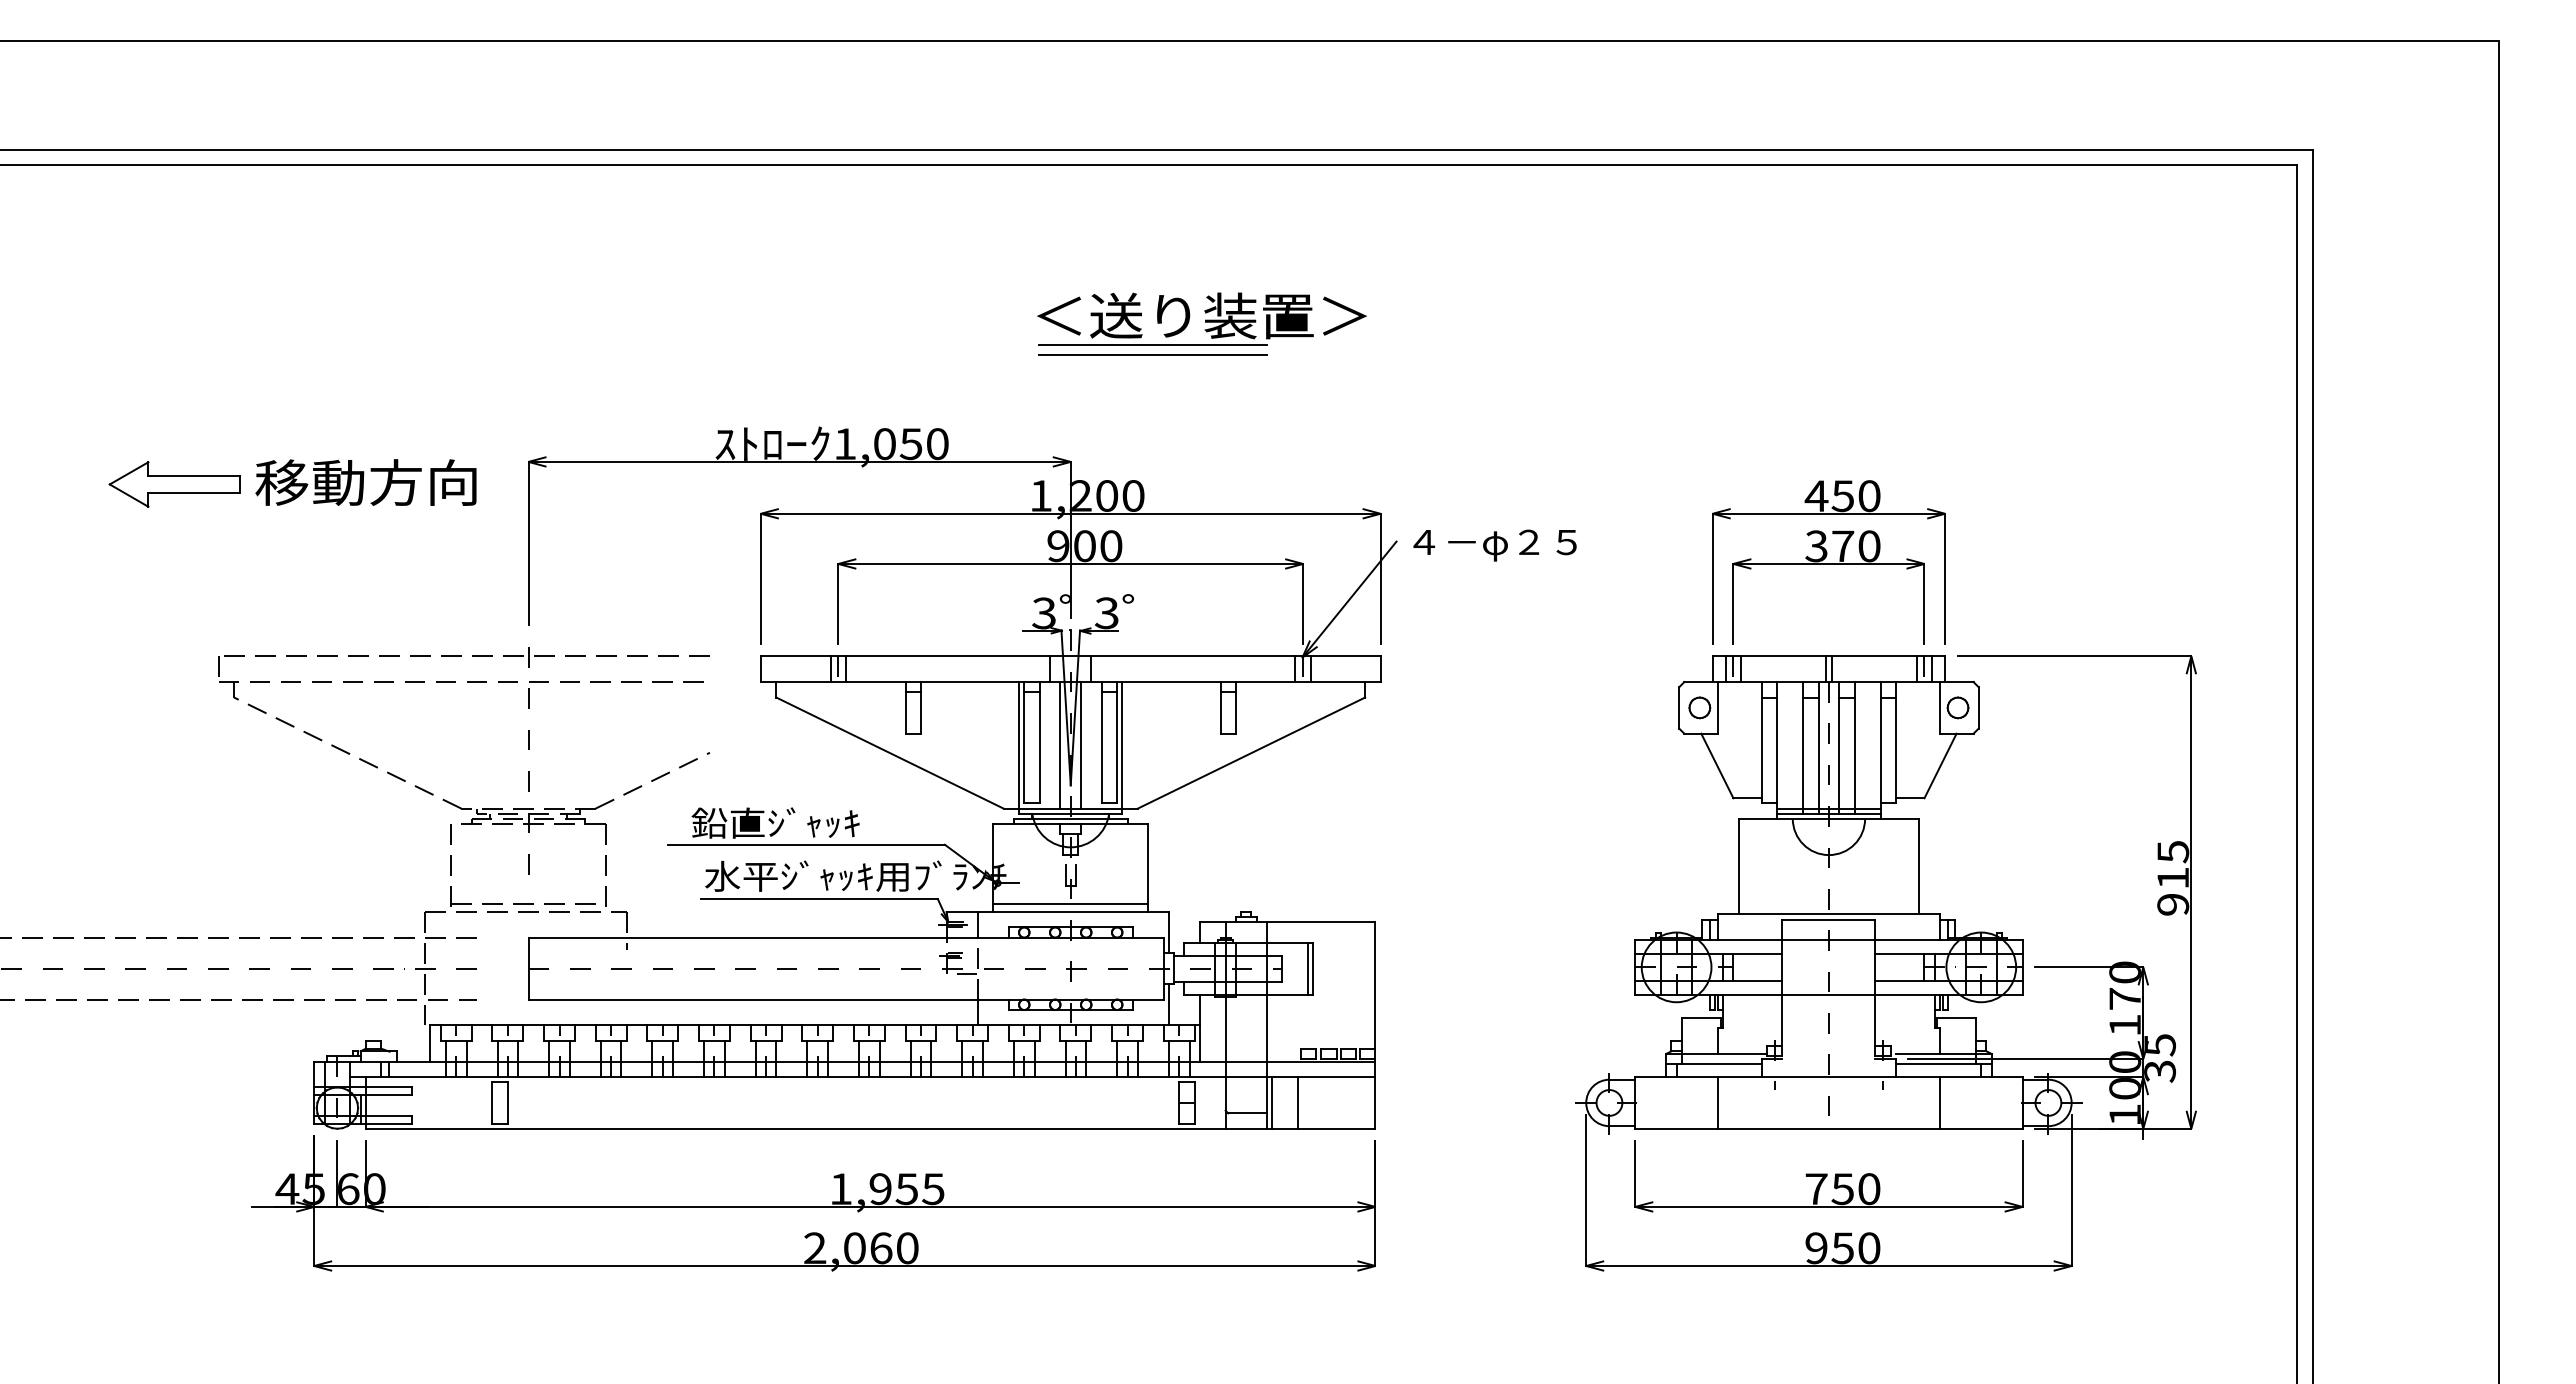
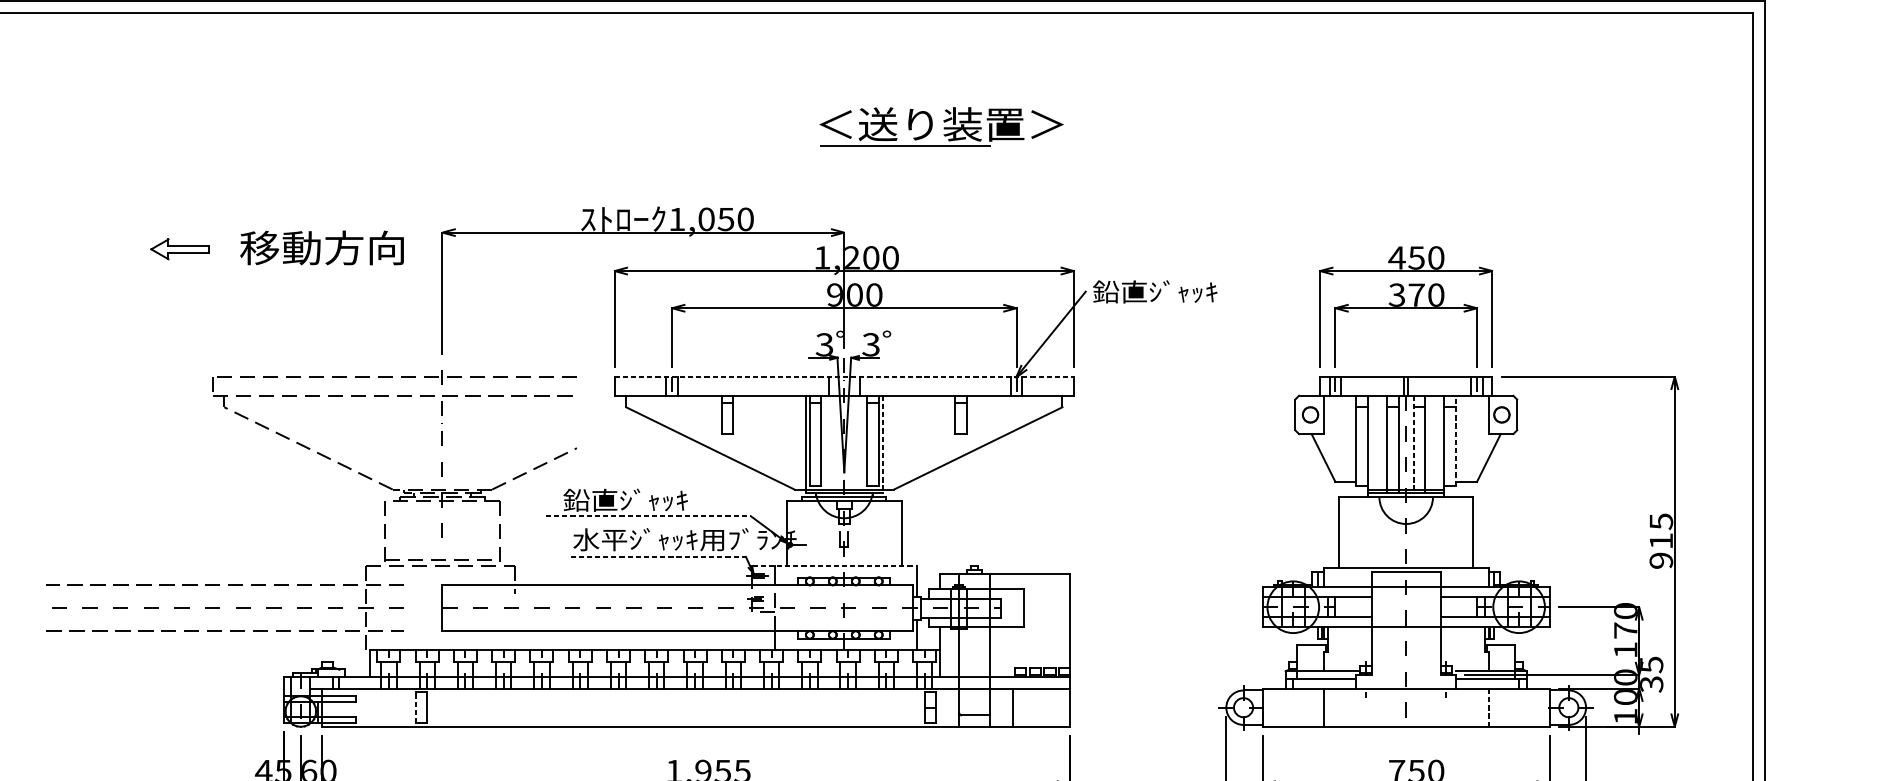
line: (1152, 354) -> (904, 153), removed
part: (174, 484) -> (180, 249), size x0.6
text: (1491, 543) -> (1156, 293), ４－φ２５ -> 鉛直ｼﾞｬｯｷ
line: (1070, 656) -> (844, 376), solid -> dashed
line: (1896, 742) -> (1456, 440), solid -> dashed
line: (1060, 745) -> (836, 442), removed
line: (1081, 745) -> (852, 442), removed
line: (1122, 747) -> (882, 444), solid -> dashed
line: (1839, 747) -> (1414, 444), solid -> dashed
line: (807, 844) -> (649, 516), solid -> dashed
line: (820, 899) -> (658, 556), solid -> dashed
line: (1070, 904) -> (844, 560), removed
line: (1058, 911) -> (835, 565), solid -> dashed
line: (1308, 968) -> (1020, 608), removed
line: (492, 1102) -> (415, 707), solid -> dashed
line: (1272, 1102) -> (993, 707), removed
line: (1939, 1102) -> (1488, 707), solid -> dashed

